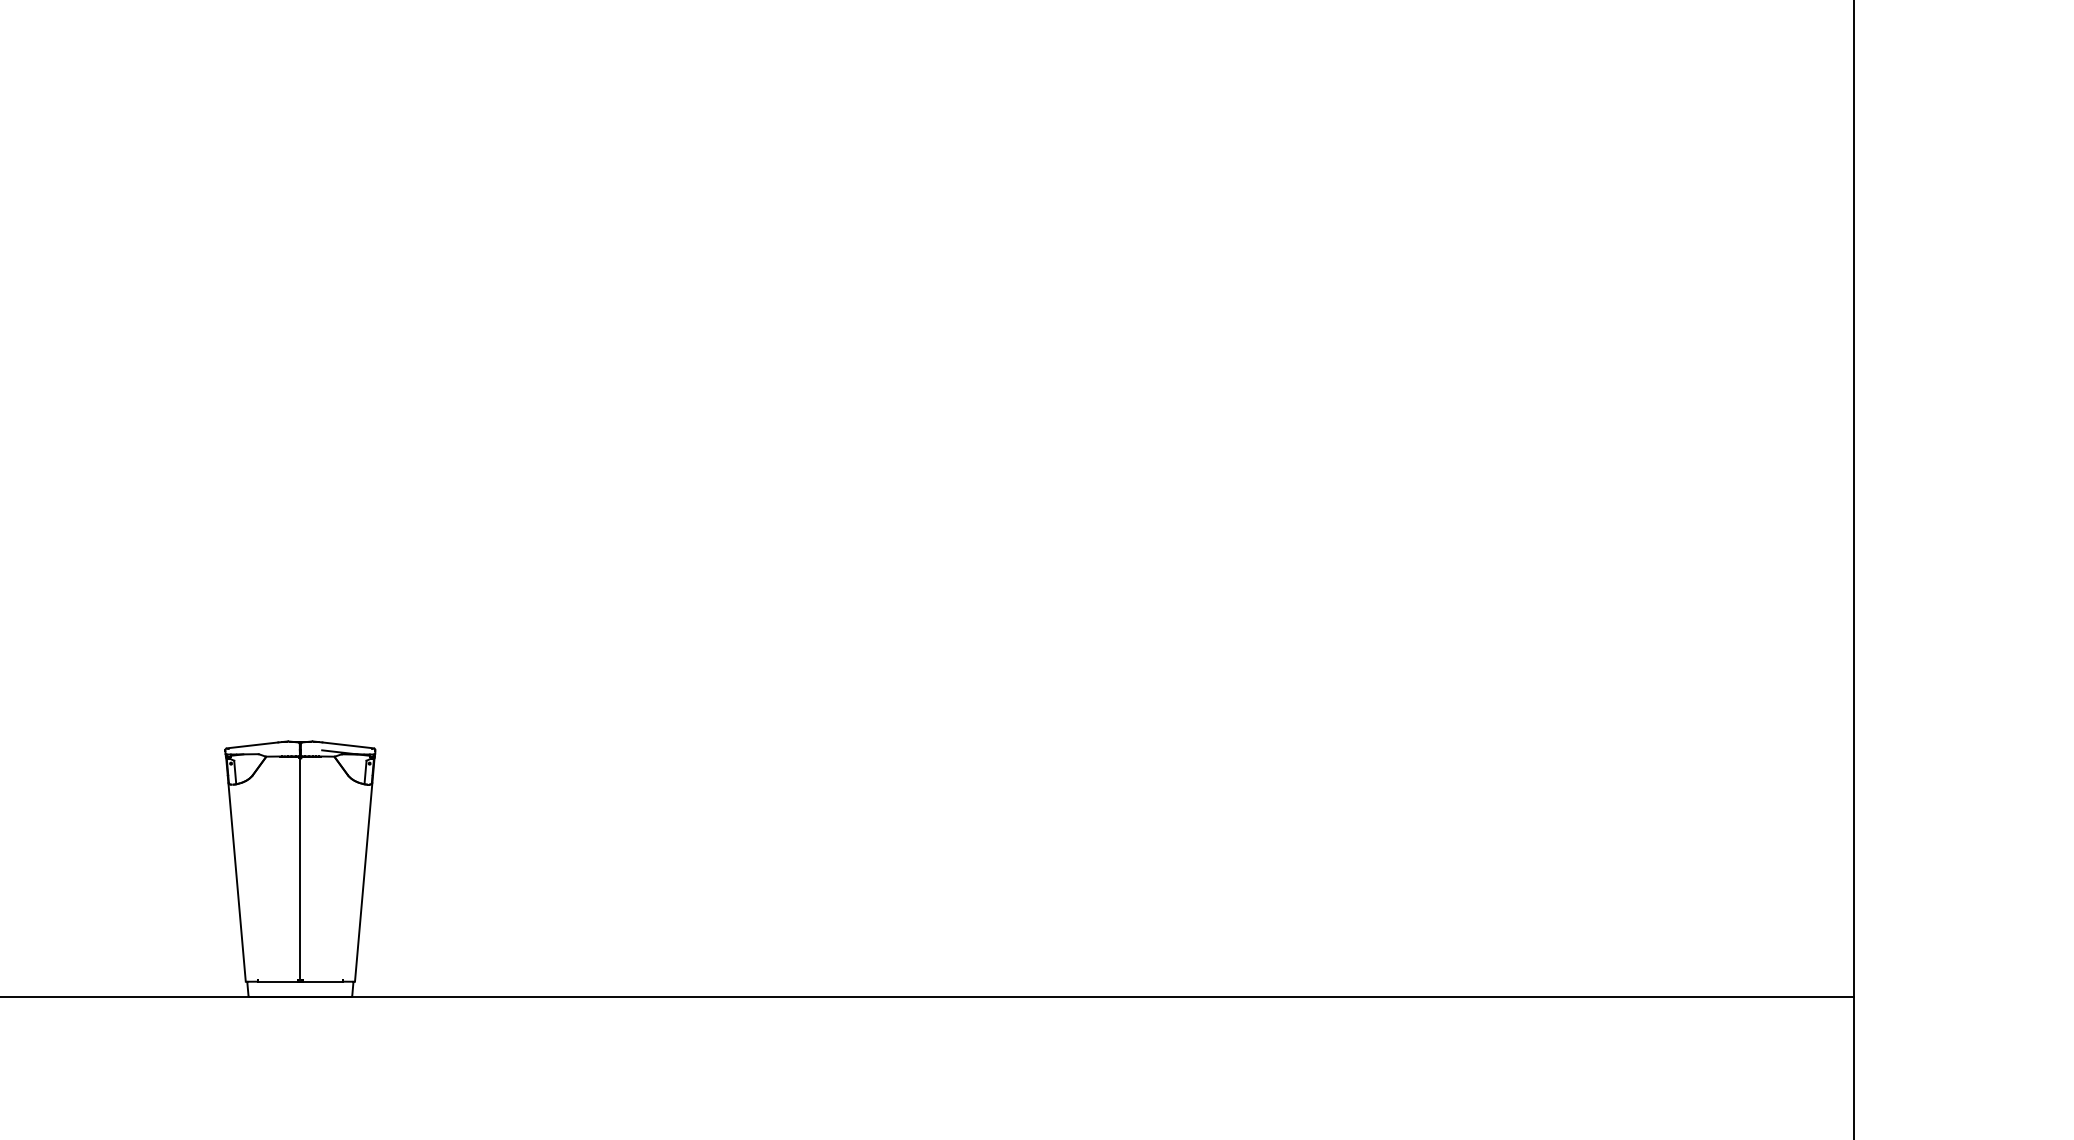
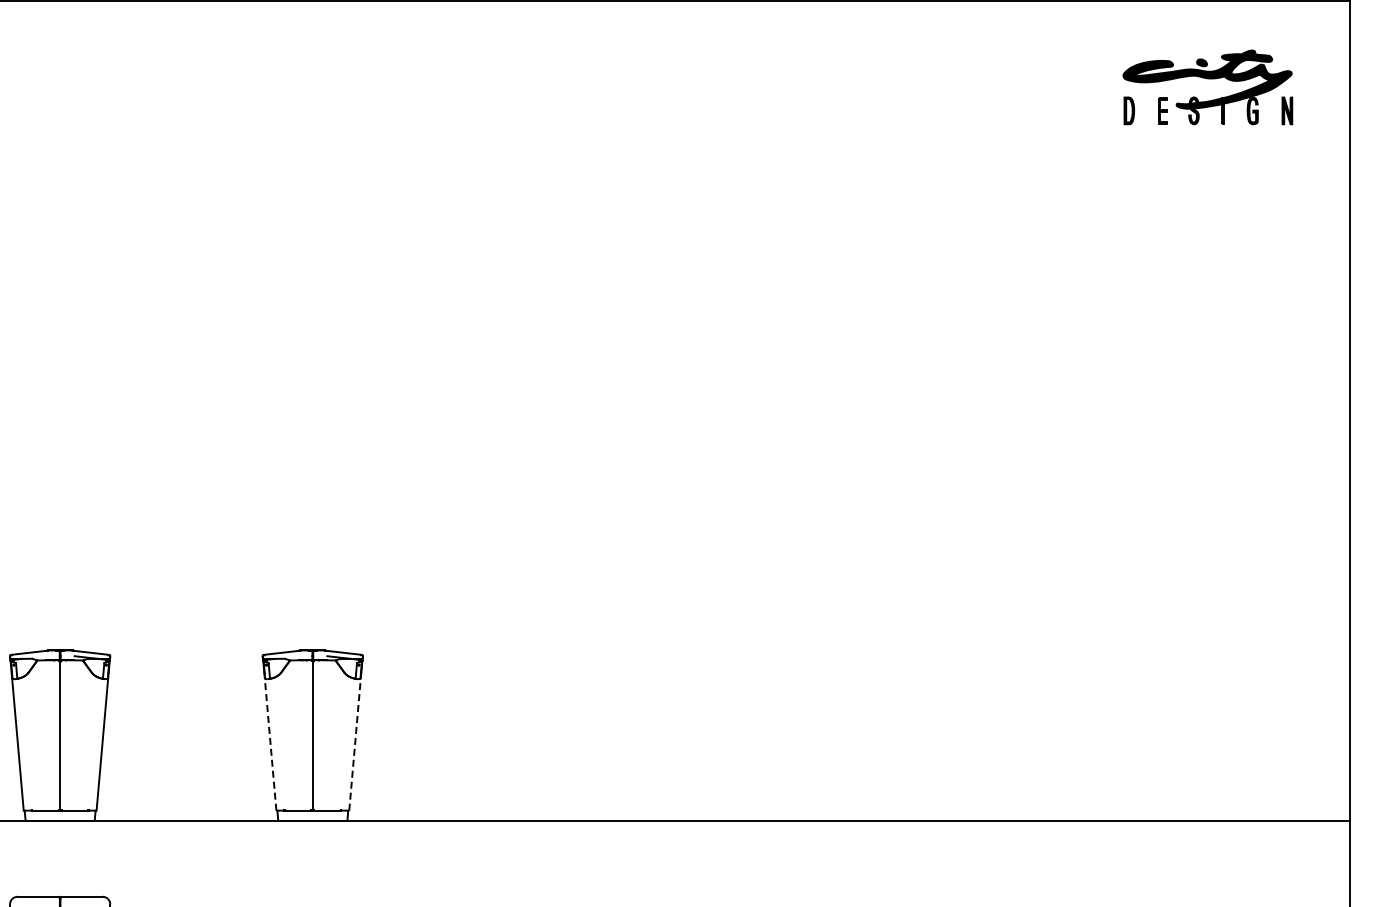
line: (236, 881) -> (270, 743), solid -> dashed
line: (364, 881) -> (355, 743), solid -> dashed

